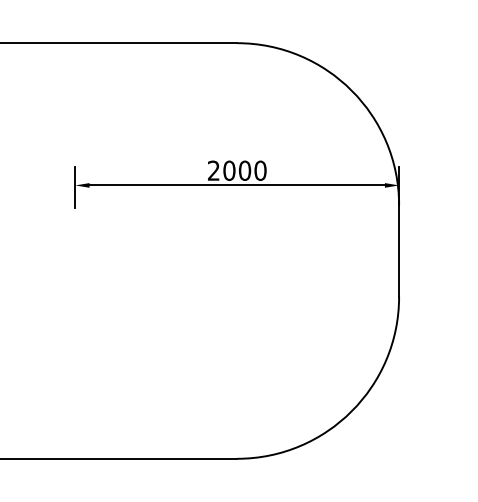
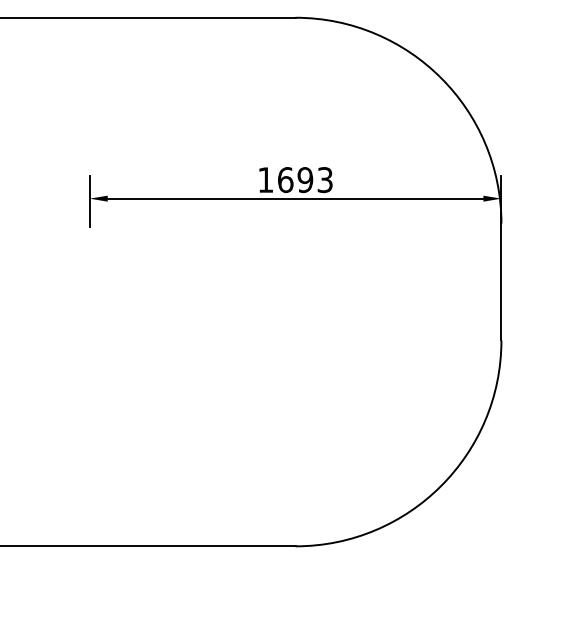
text: (237, 170) -> (295, 179), 2000 -> 1693

